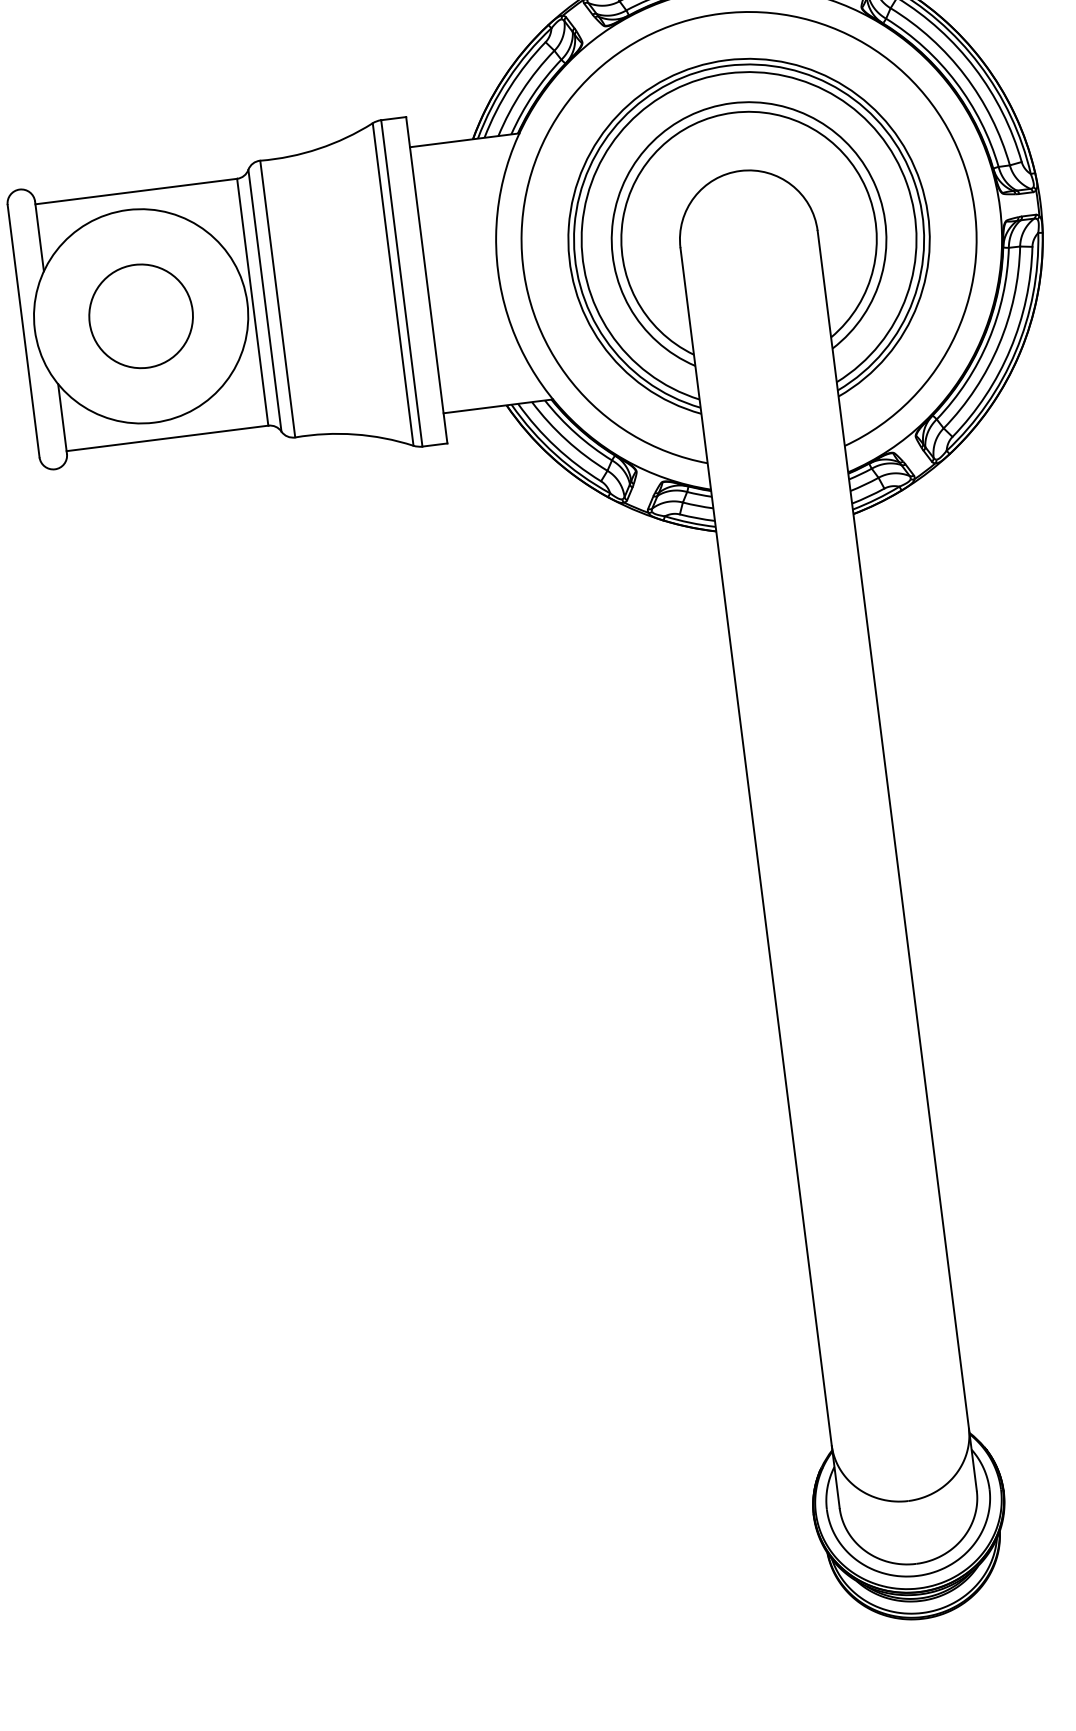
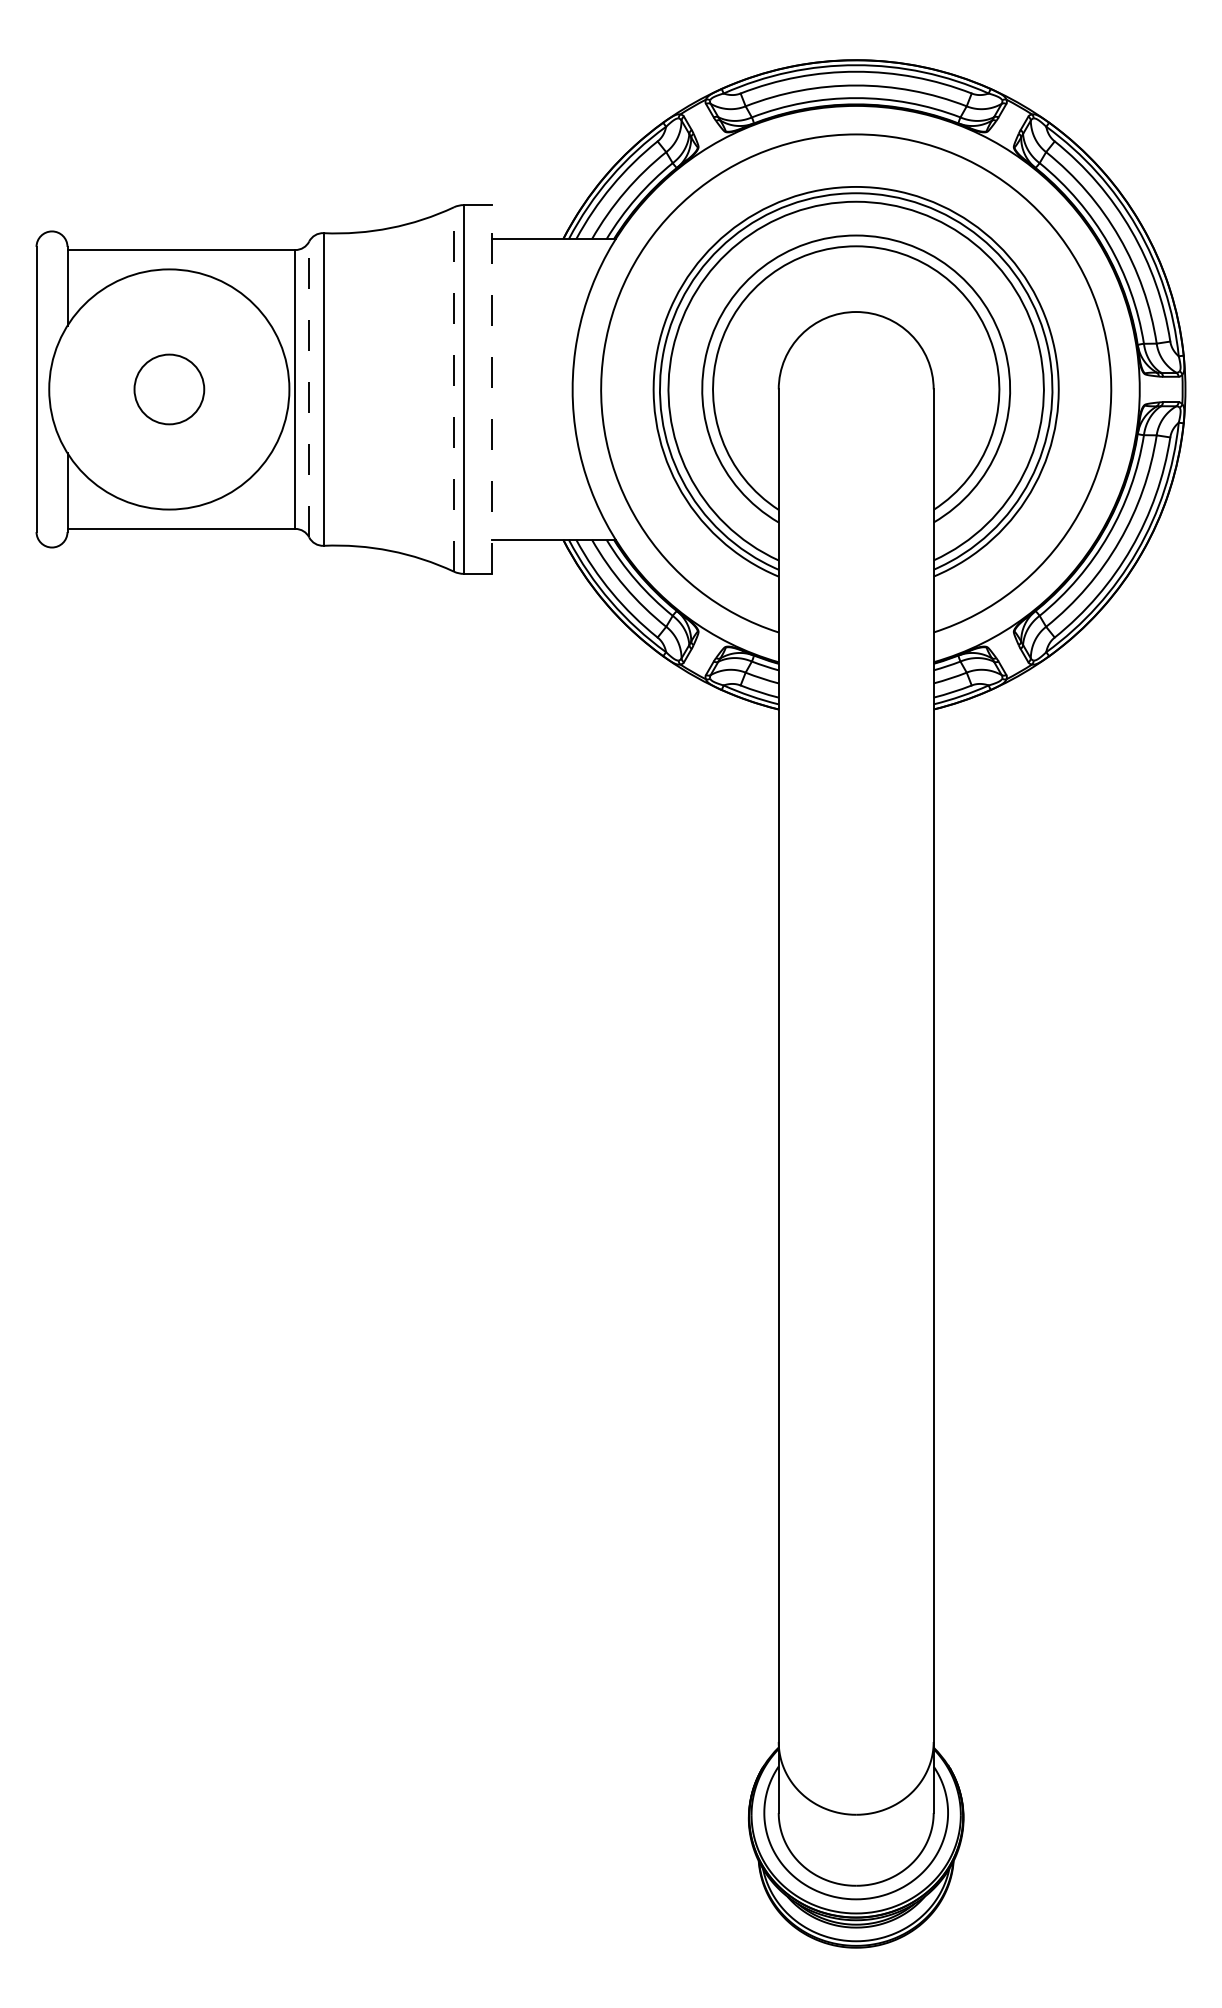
line: (427, 279) -> (492, 388), solid -> dashed
line: (393, 284) -> (454, 389), solid -> dashed
line: (265, 300) -> (309, 389), solid -> dashed
circle: (141, 316) -> (169, 389), size x0.6

